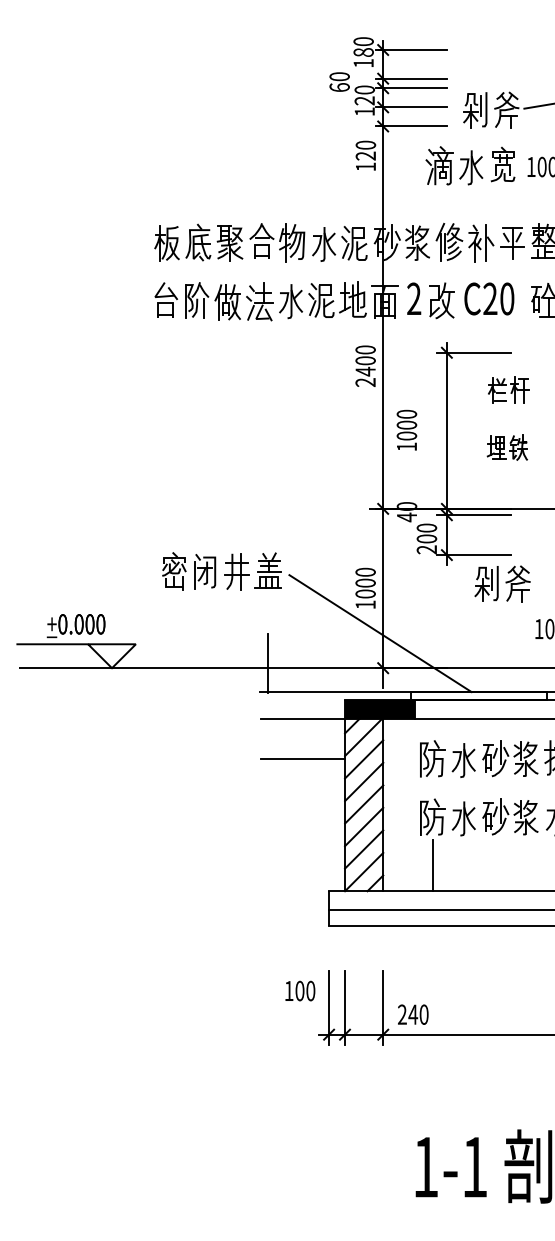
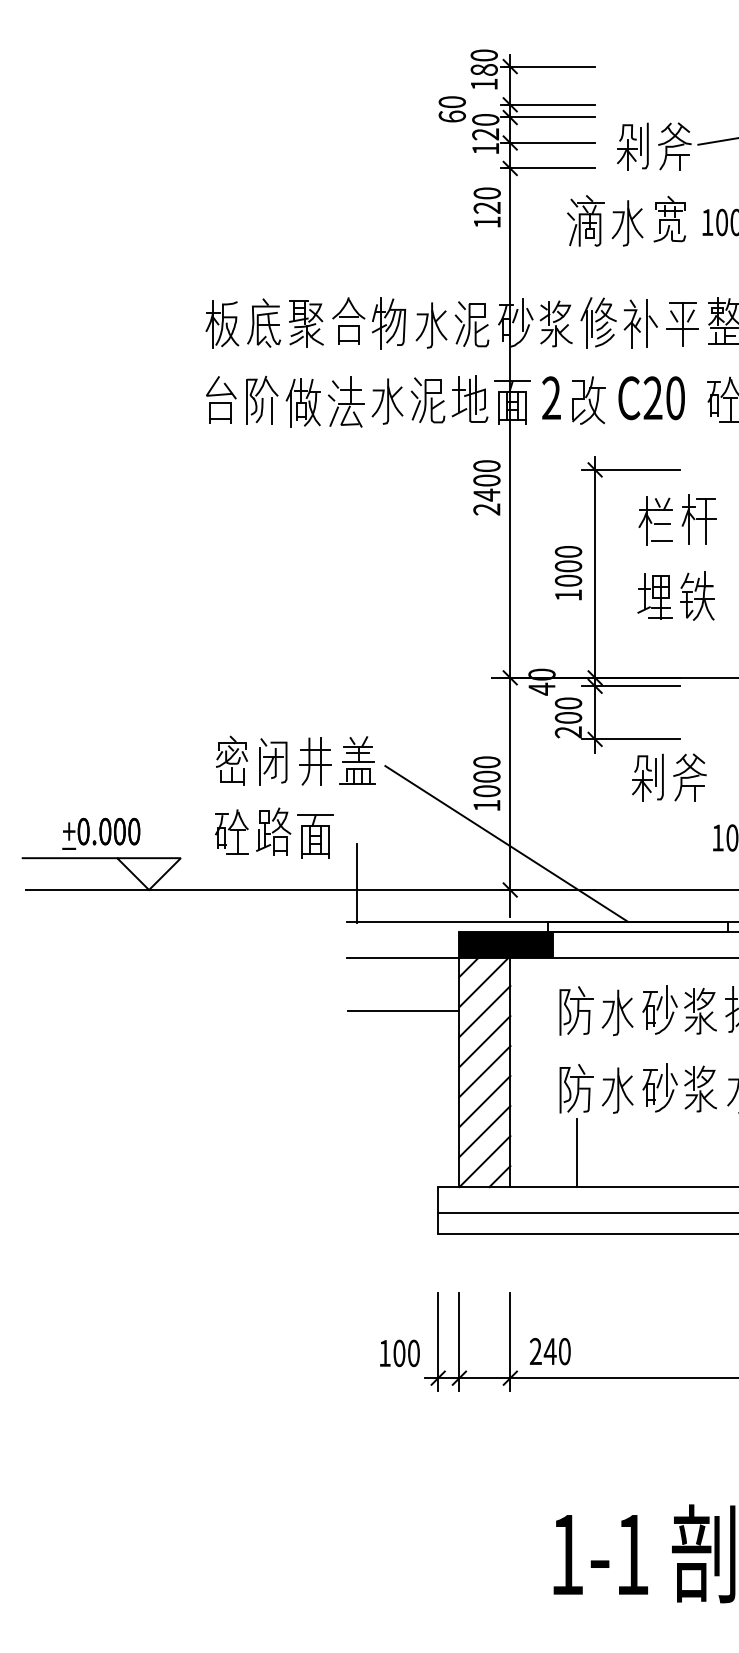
part: (508, 390) -> (677, 520), size x1.43
text: (406, 429) -> (567, 572), moved
part: (507, 447) -> (675, 596), size x1.43
part: (205, 625) -> (273, 833), added
text: (300, 990) -> (400, 1352), moved

